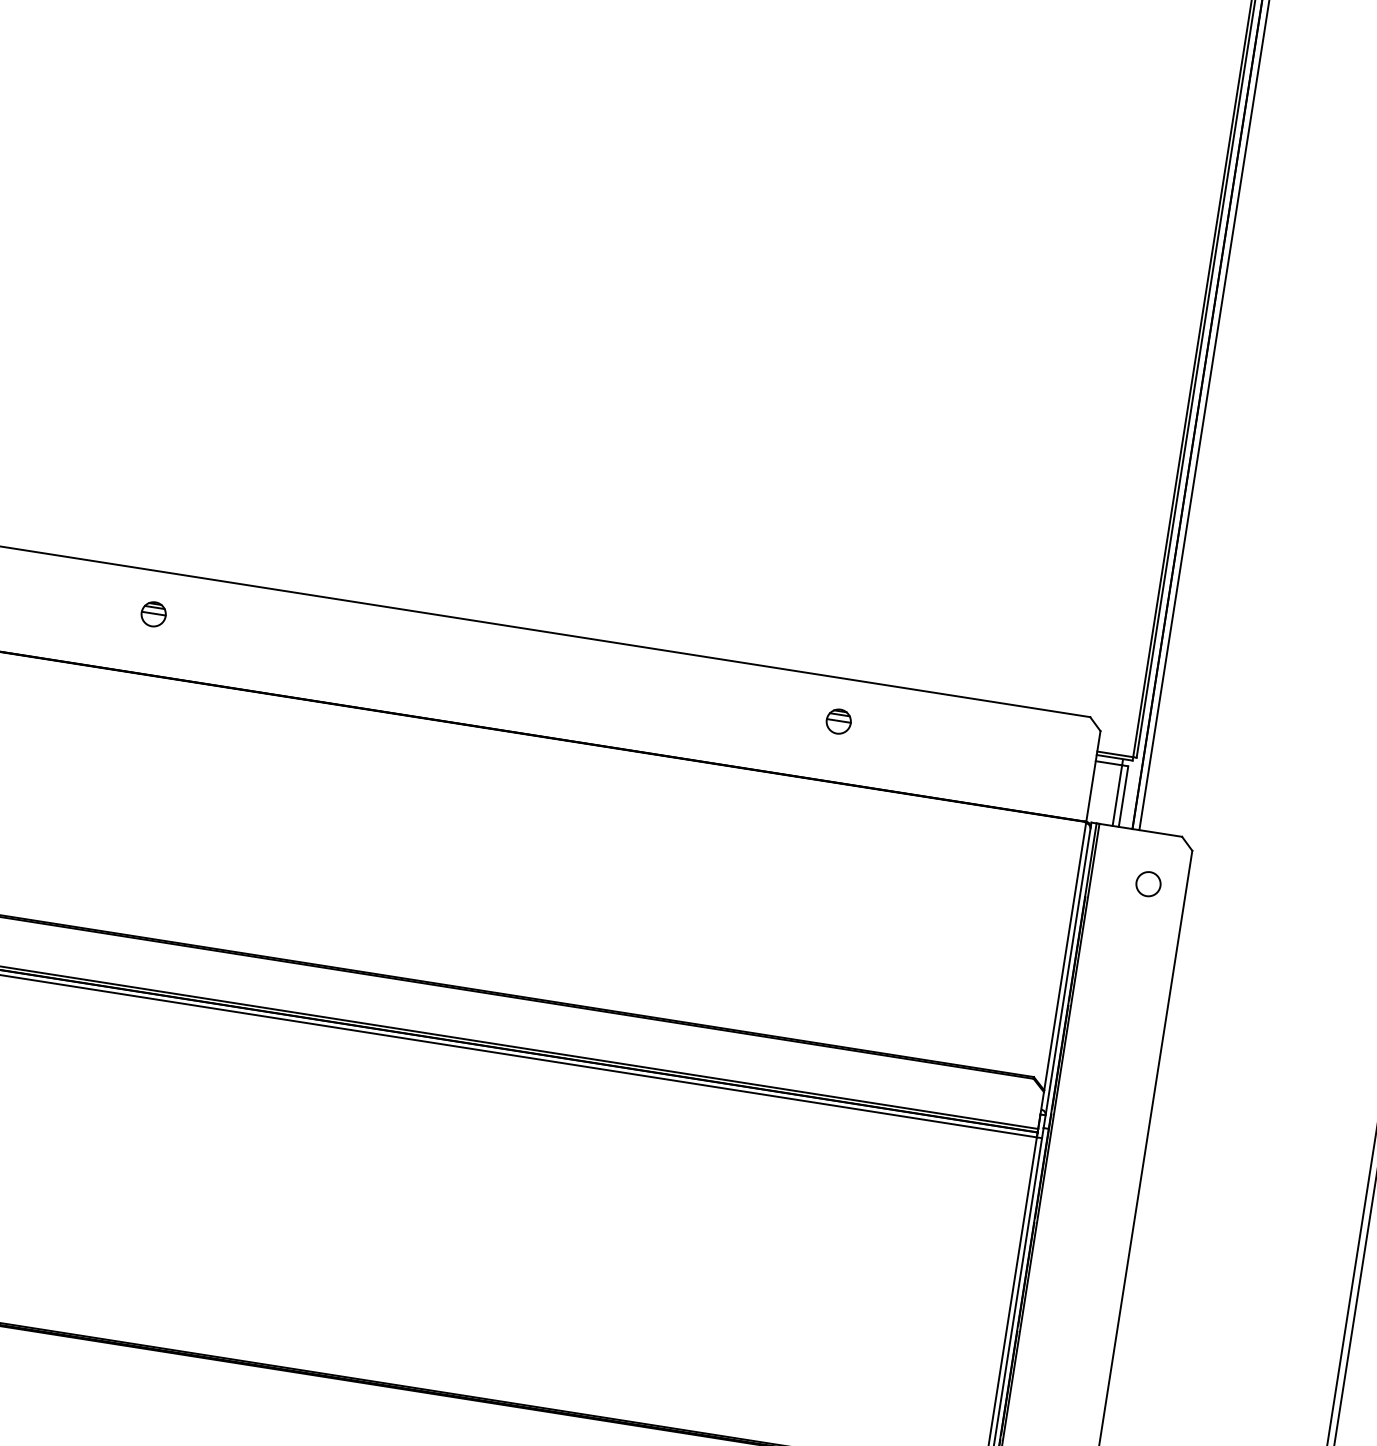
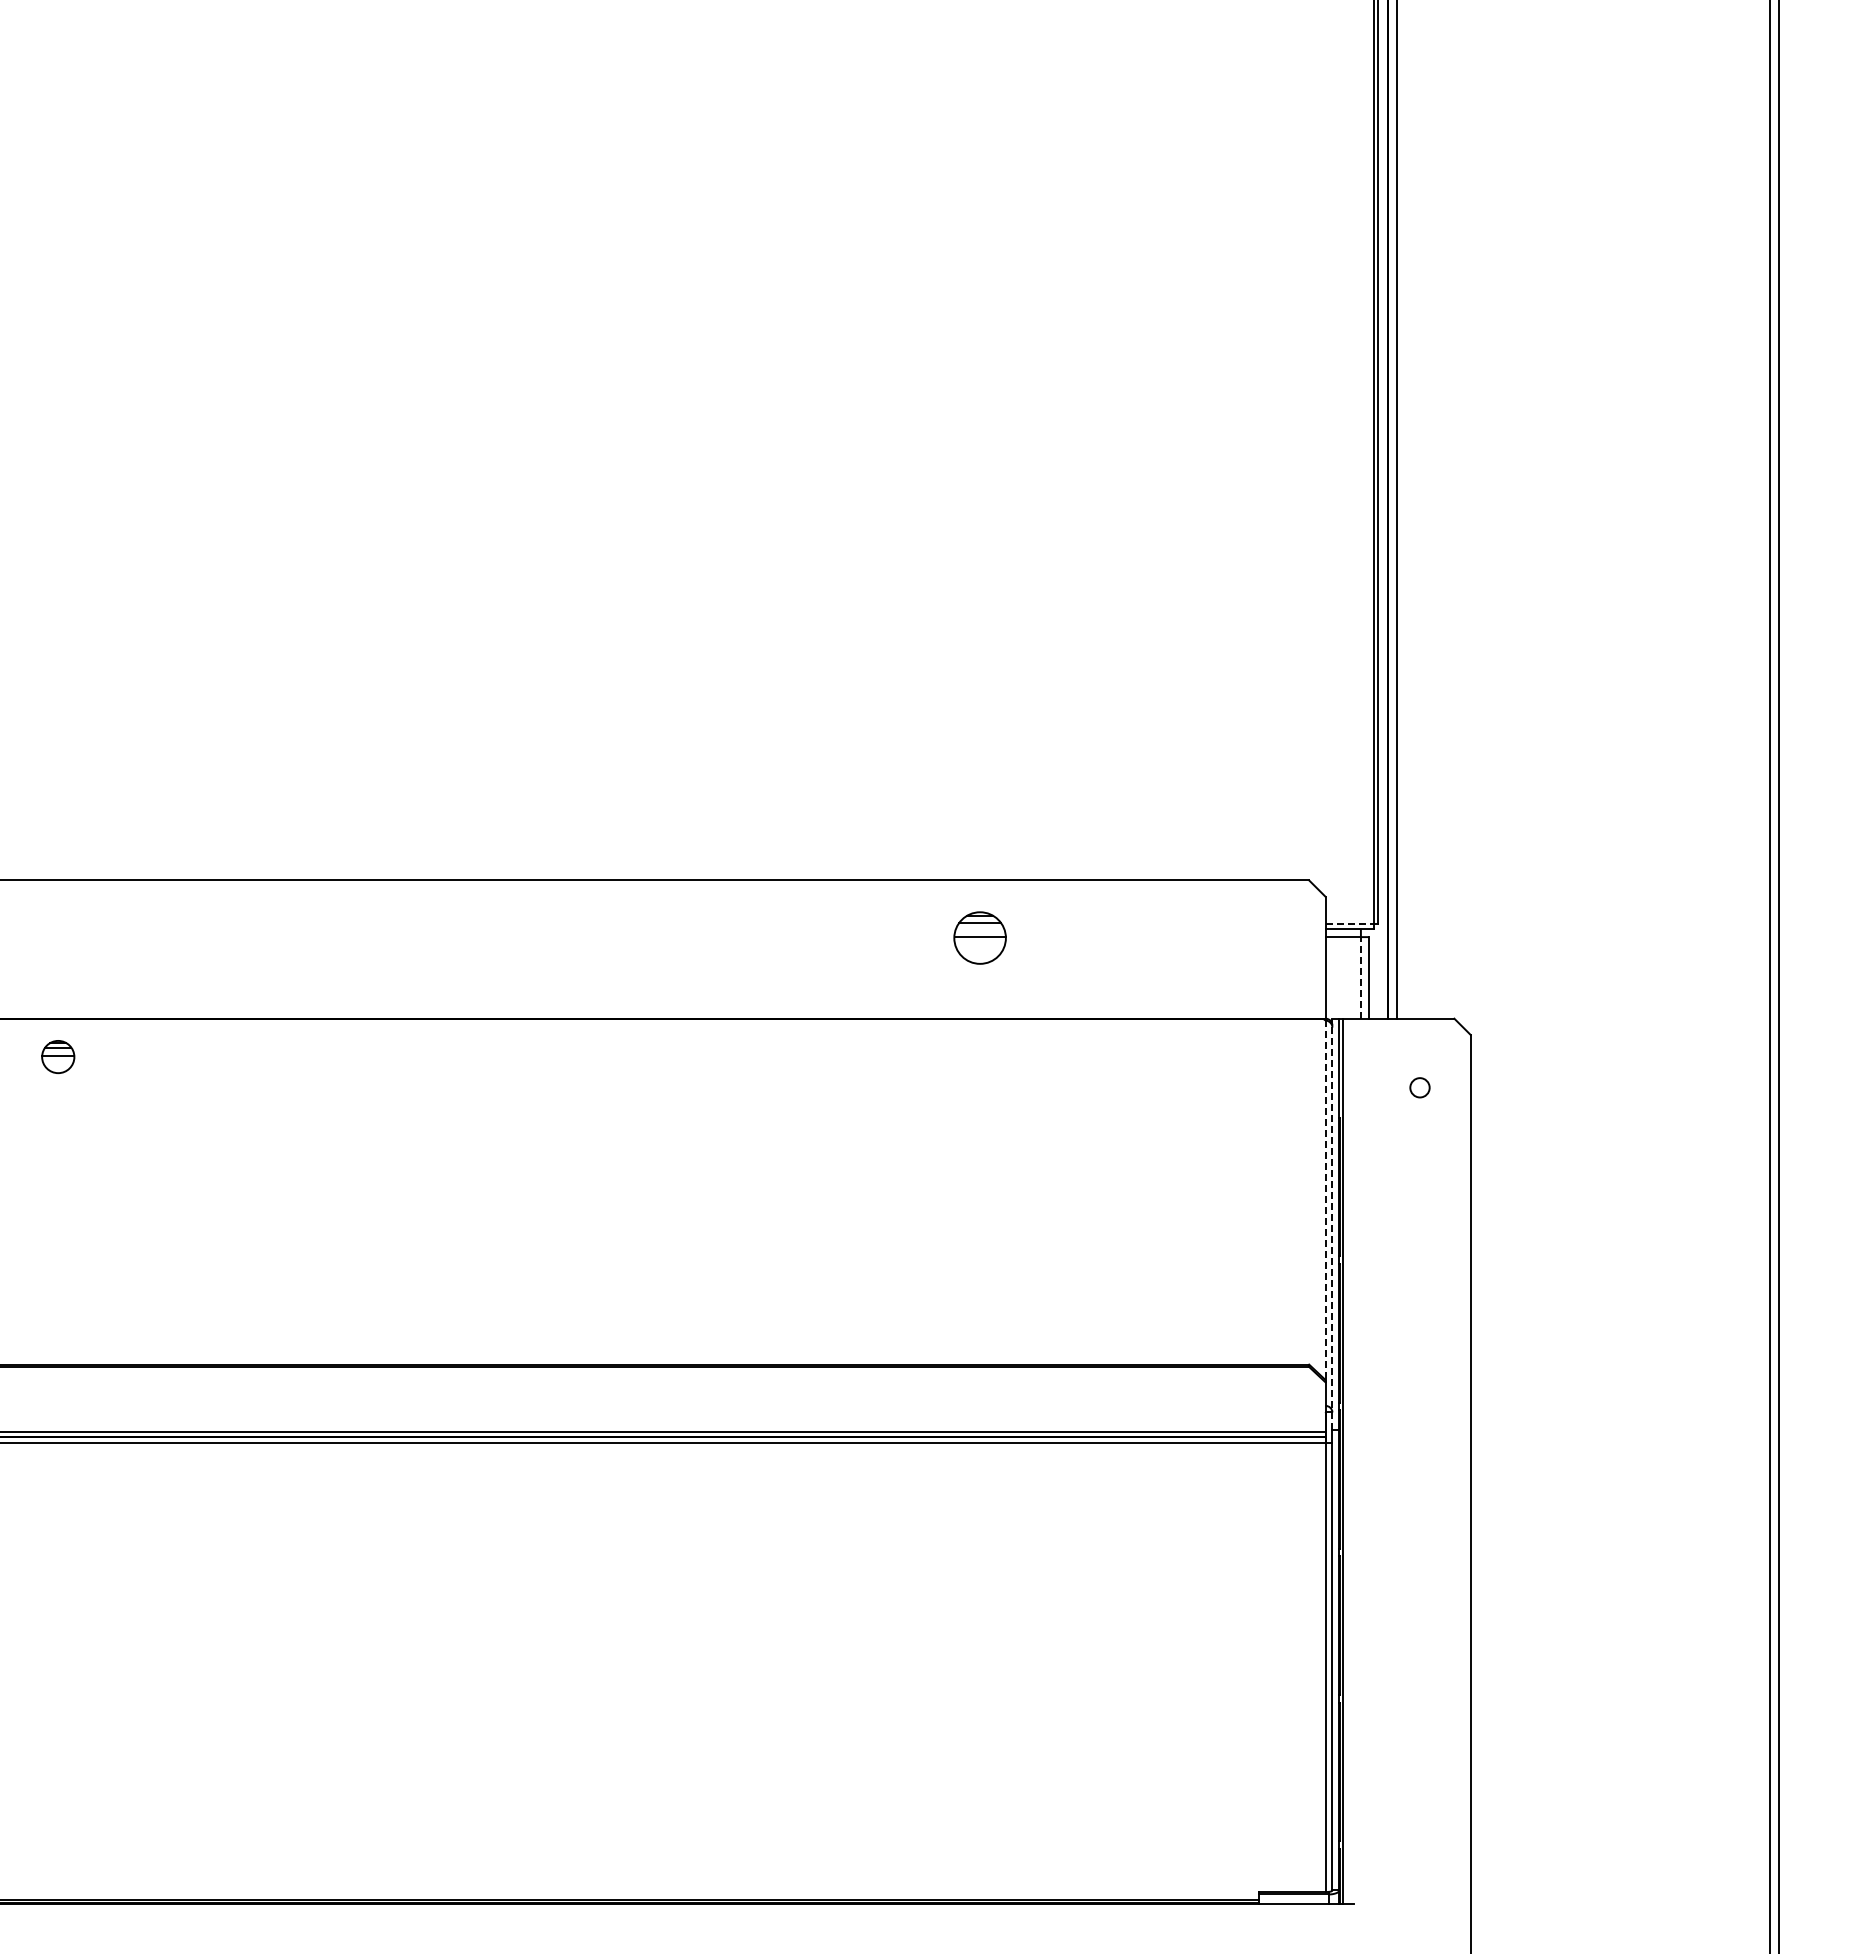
part: (153, 614) -> (58, 1057), moved
part: (838, 721) -> (979, 937), size x1.6
line: (1115, 754) -> (1350, 924), solid -> dashed
line: (1117, 795) -> (1360, 977), solid -> dashed
circle: (1148, 883) -> (1419, 1087), size x0.6
line: (1065, 956) -> (1325, 1200), solid -> dashed
line: (1067, 974) -> (1332, 1223), solid -> dashed

